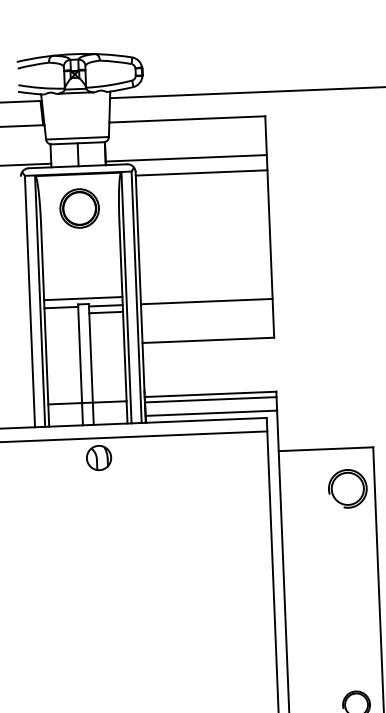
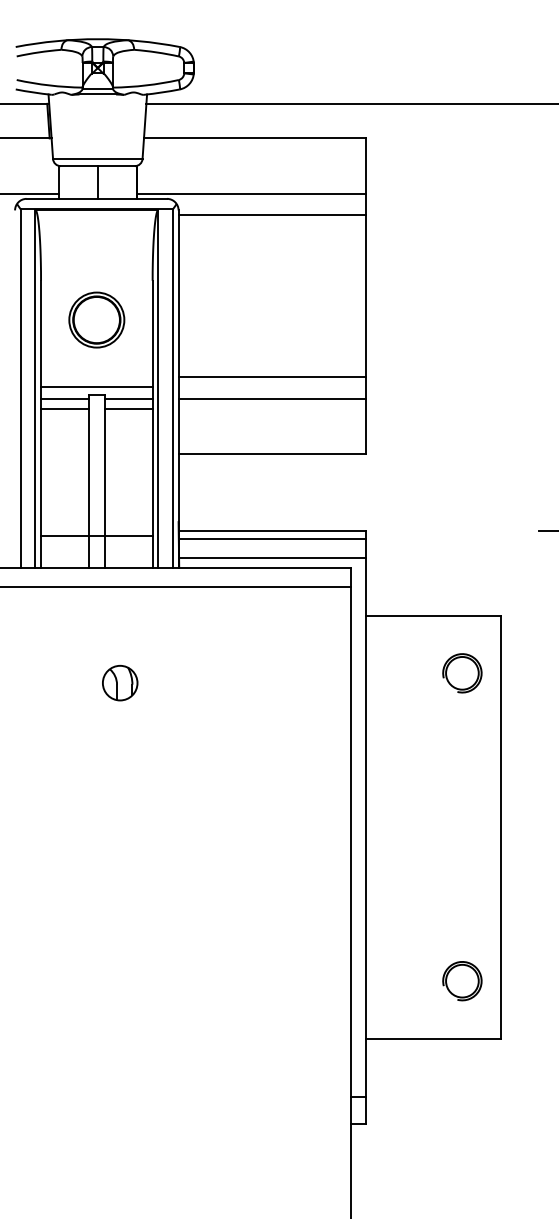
part: (79, 208) -> (96, 319), moved
line: (206, 286) -> (272, 377), added
line: (61, 314) -> (65, 408), added
part: (99, 457) -> (120, 682), moved
part: (347, 489) -> (462, 673), size x0.71

